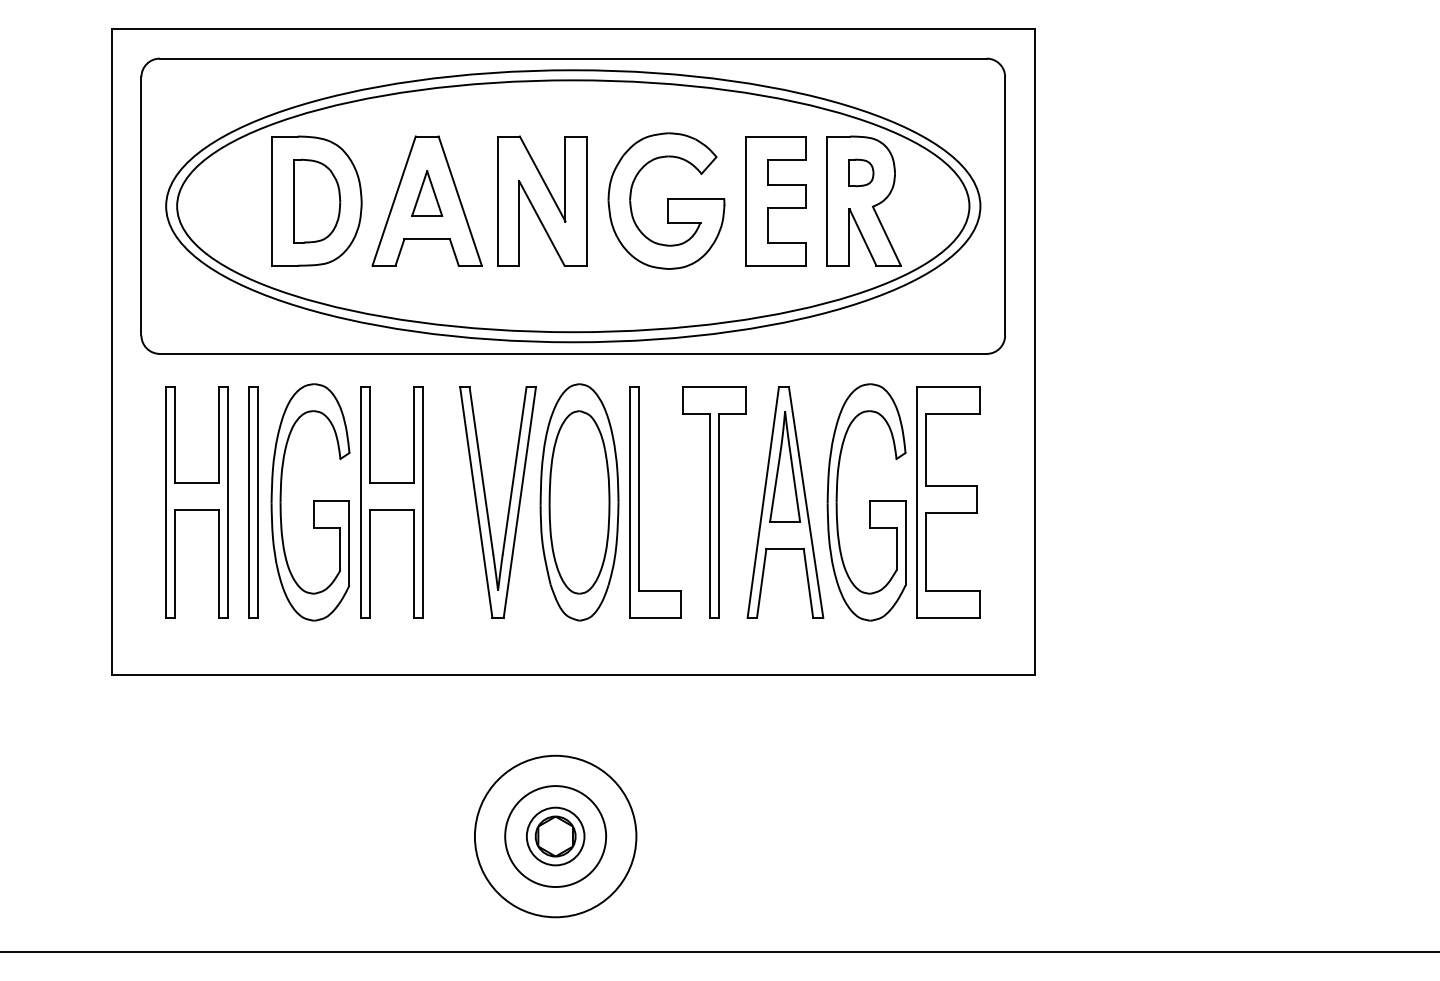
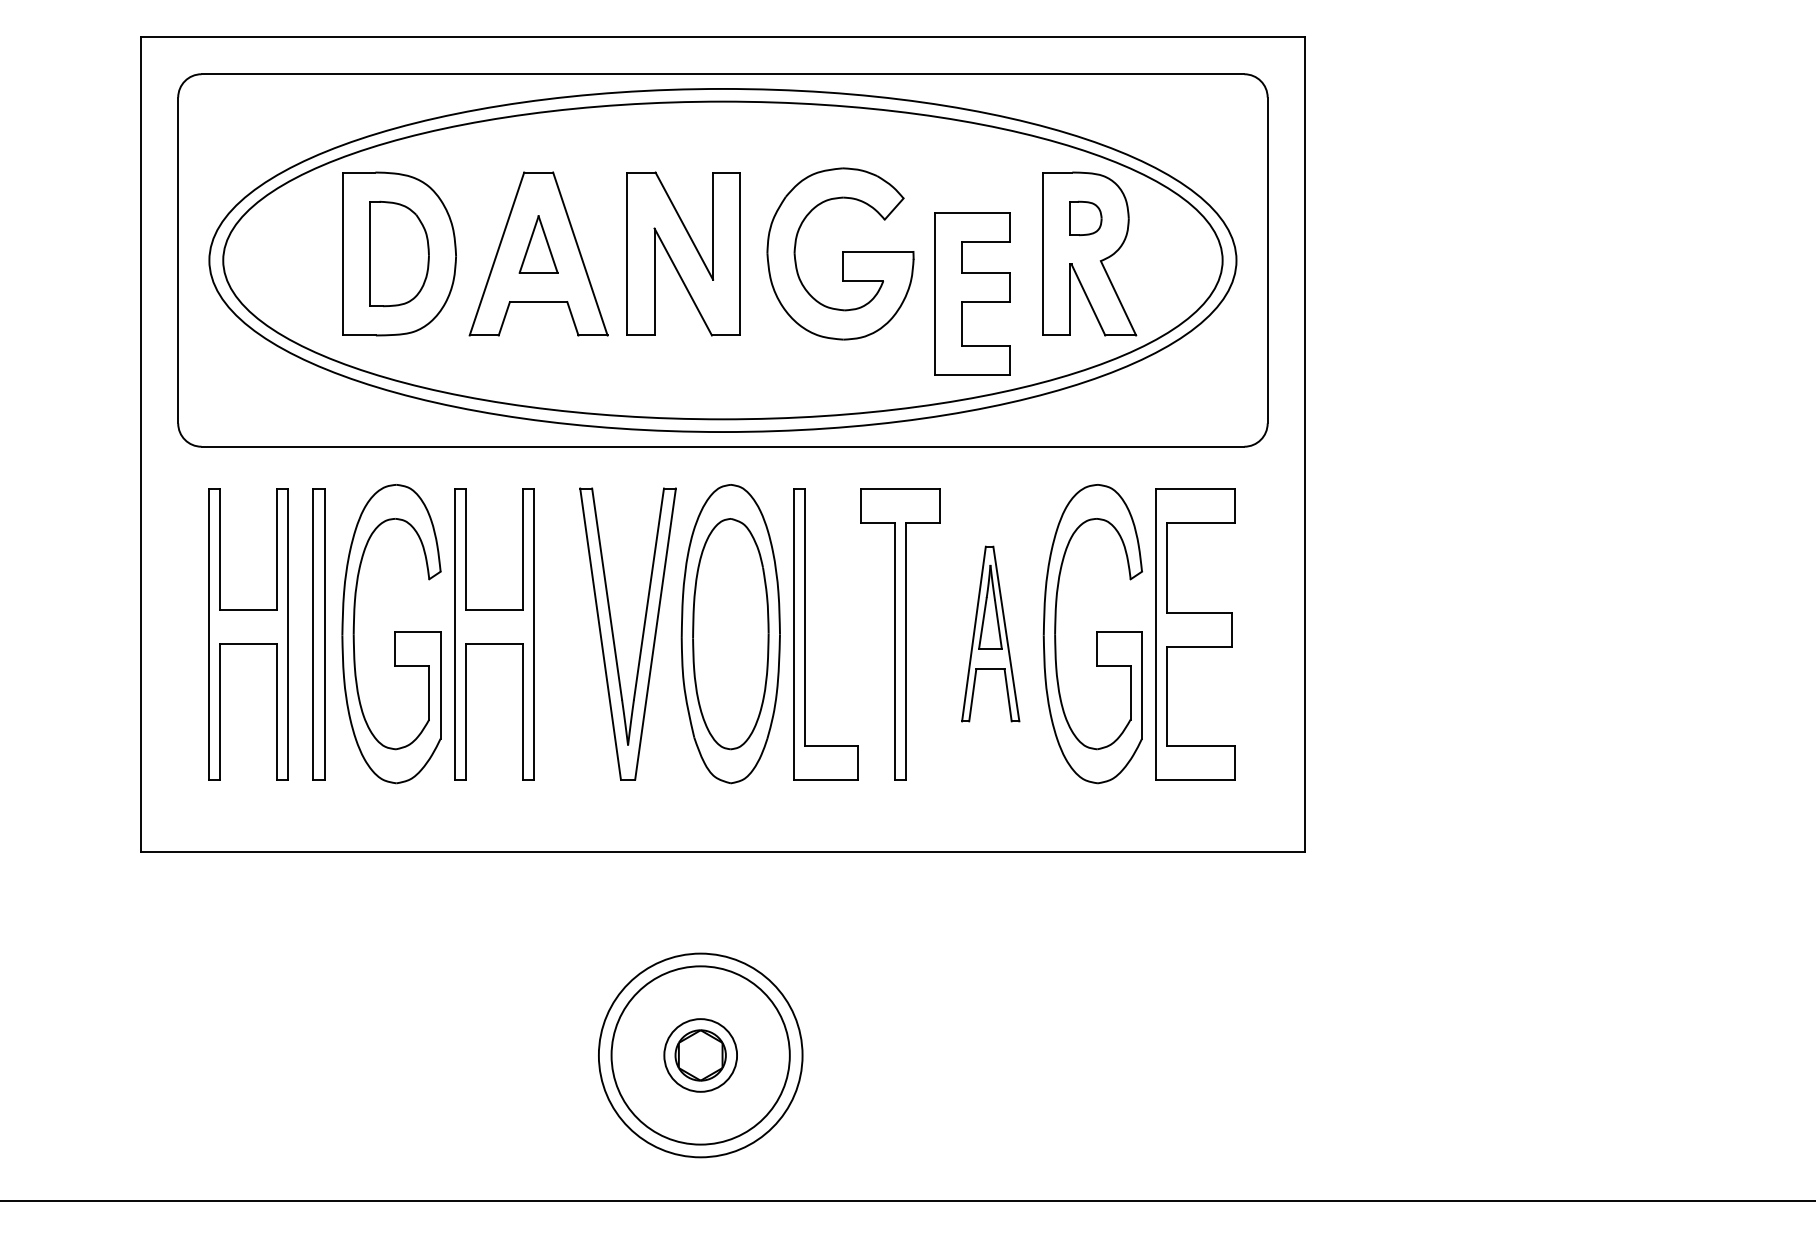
part: (775, 200) -> (972, 293), moved
part: (785, 501) -> (990, 633), size x0.6
circle: (555, 836) -> (700, 1055), size x1.4

